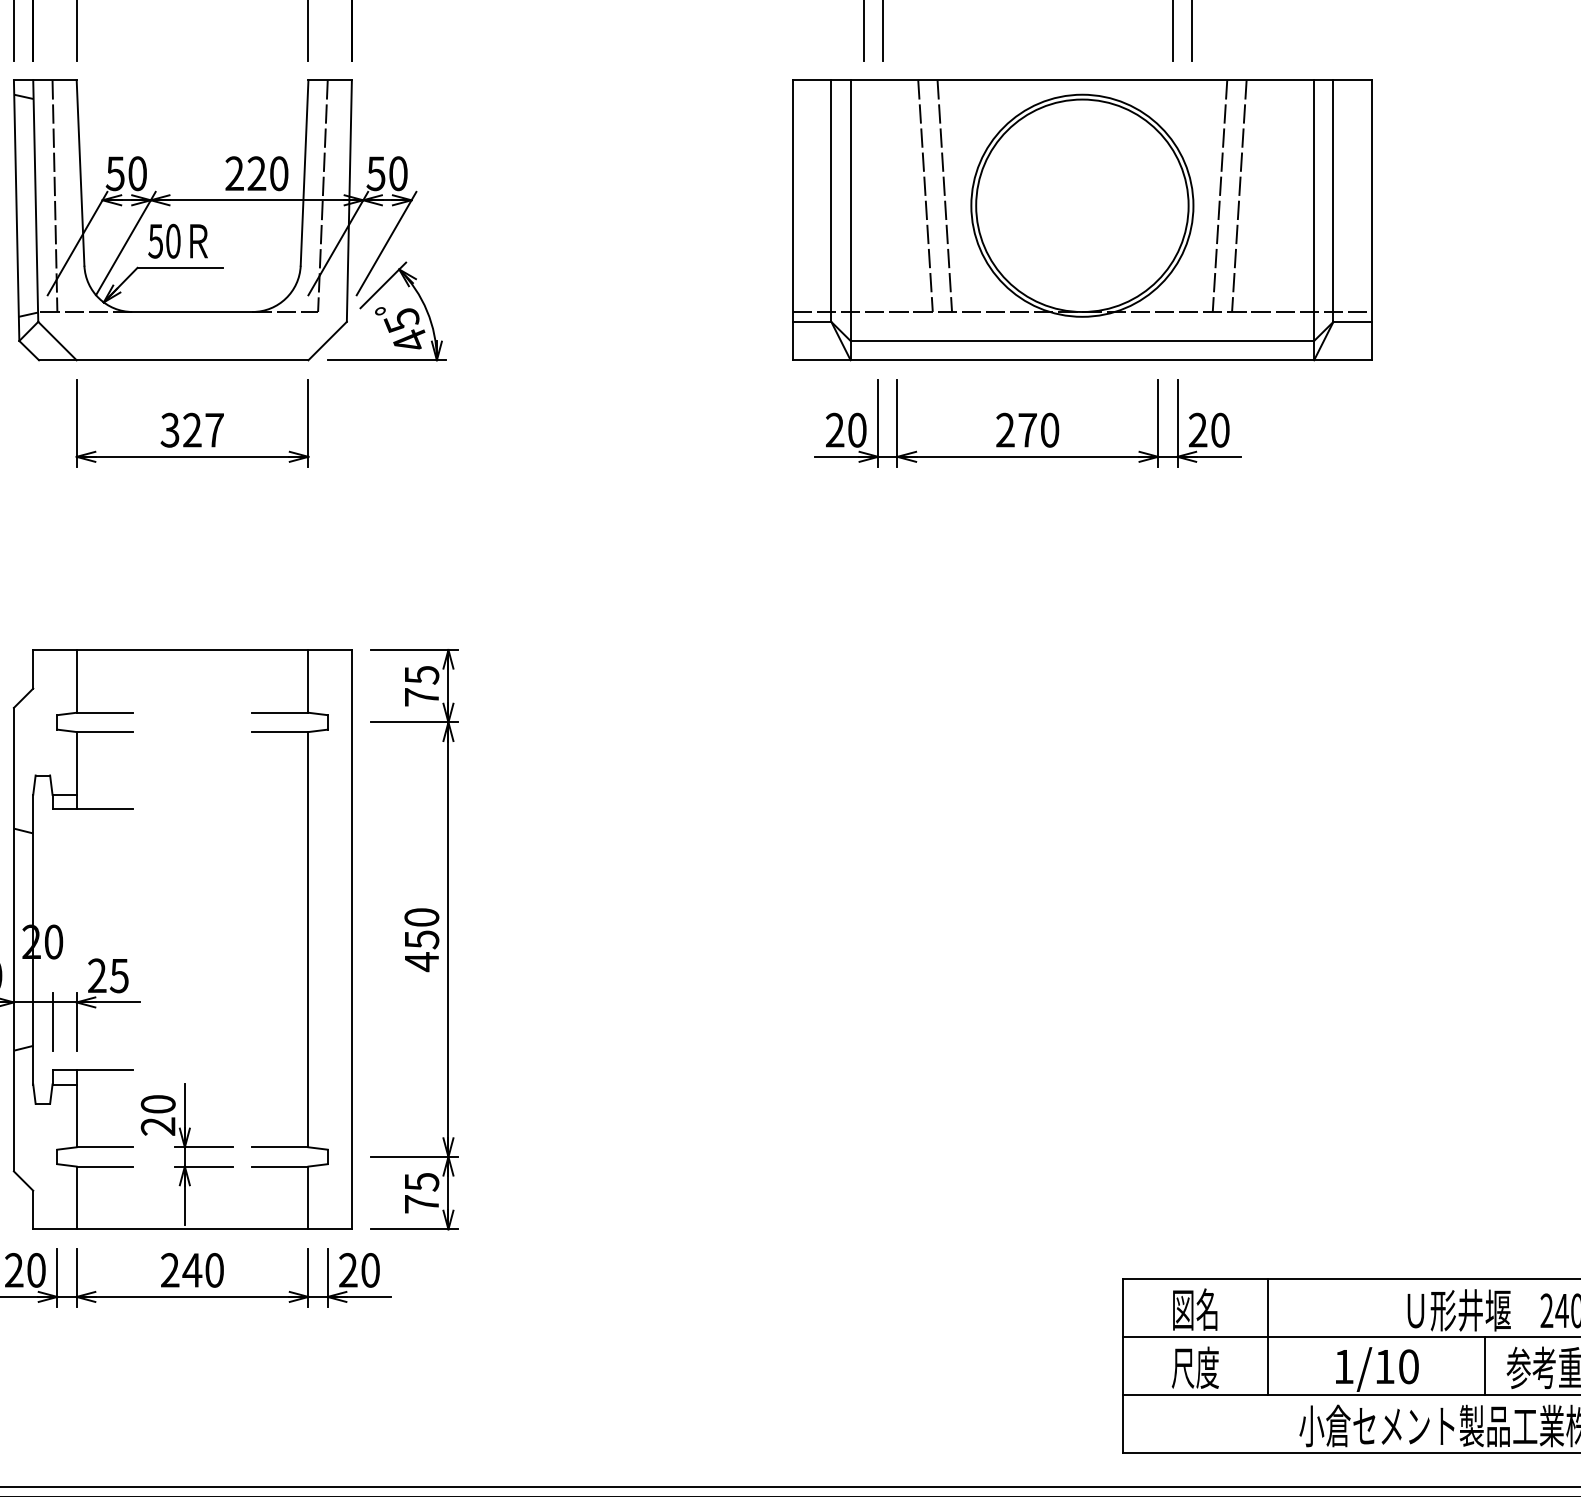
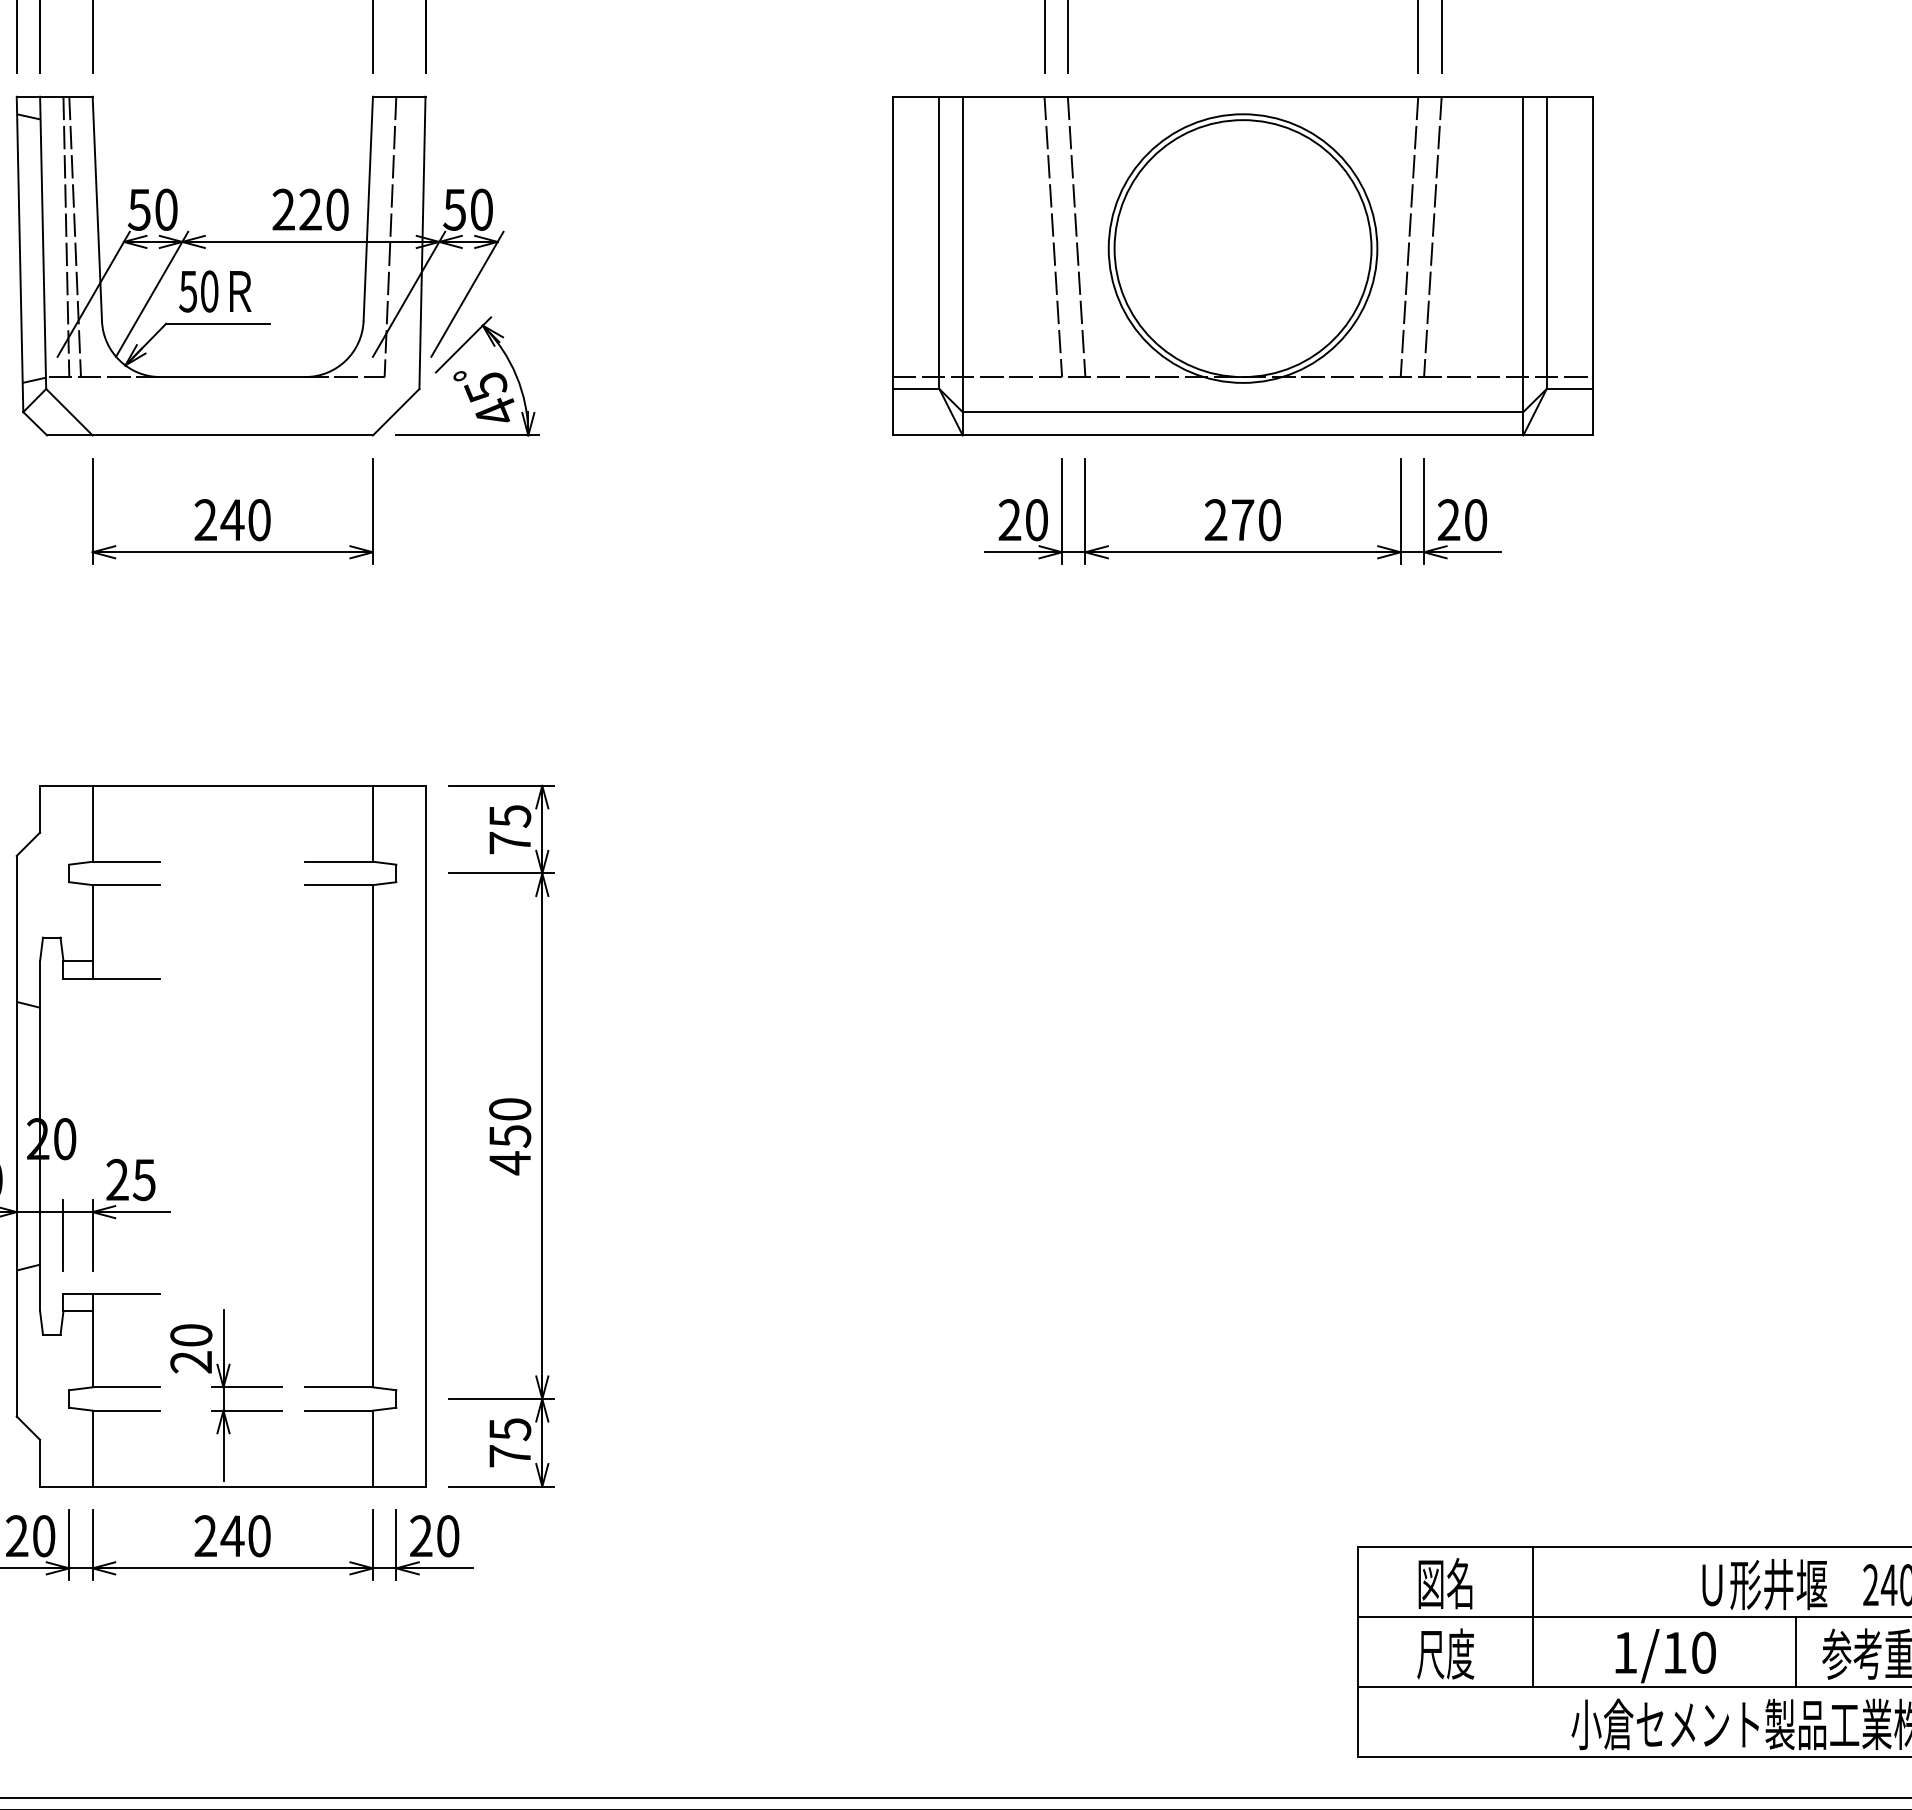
line: (61, 195) -> (74, 236), added
part: (1081, 220) -> (1242, 266), moved
text: (192, 430) -> (232, 520), 327 -> 240

